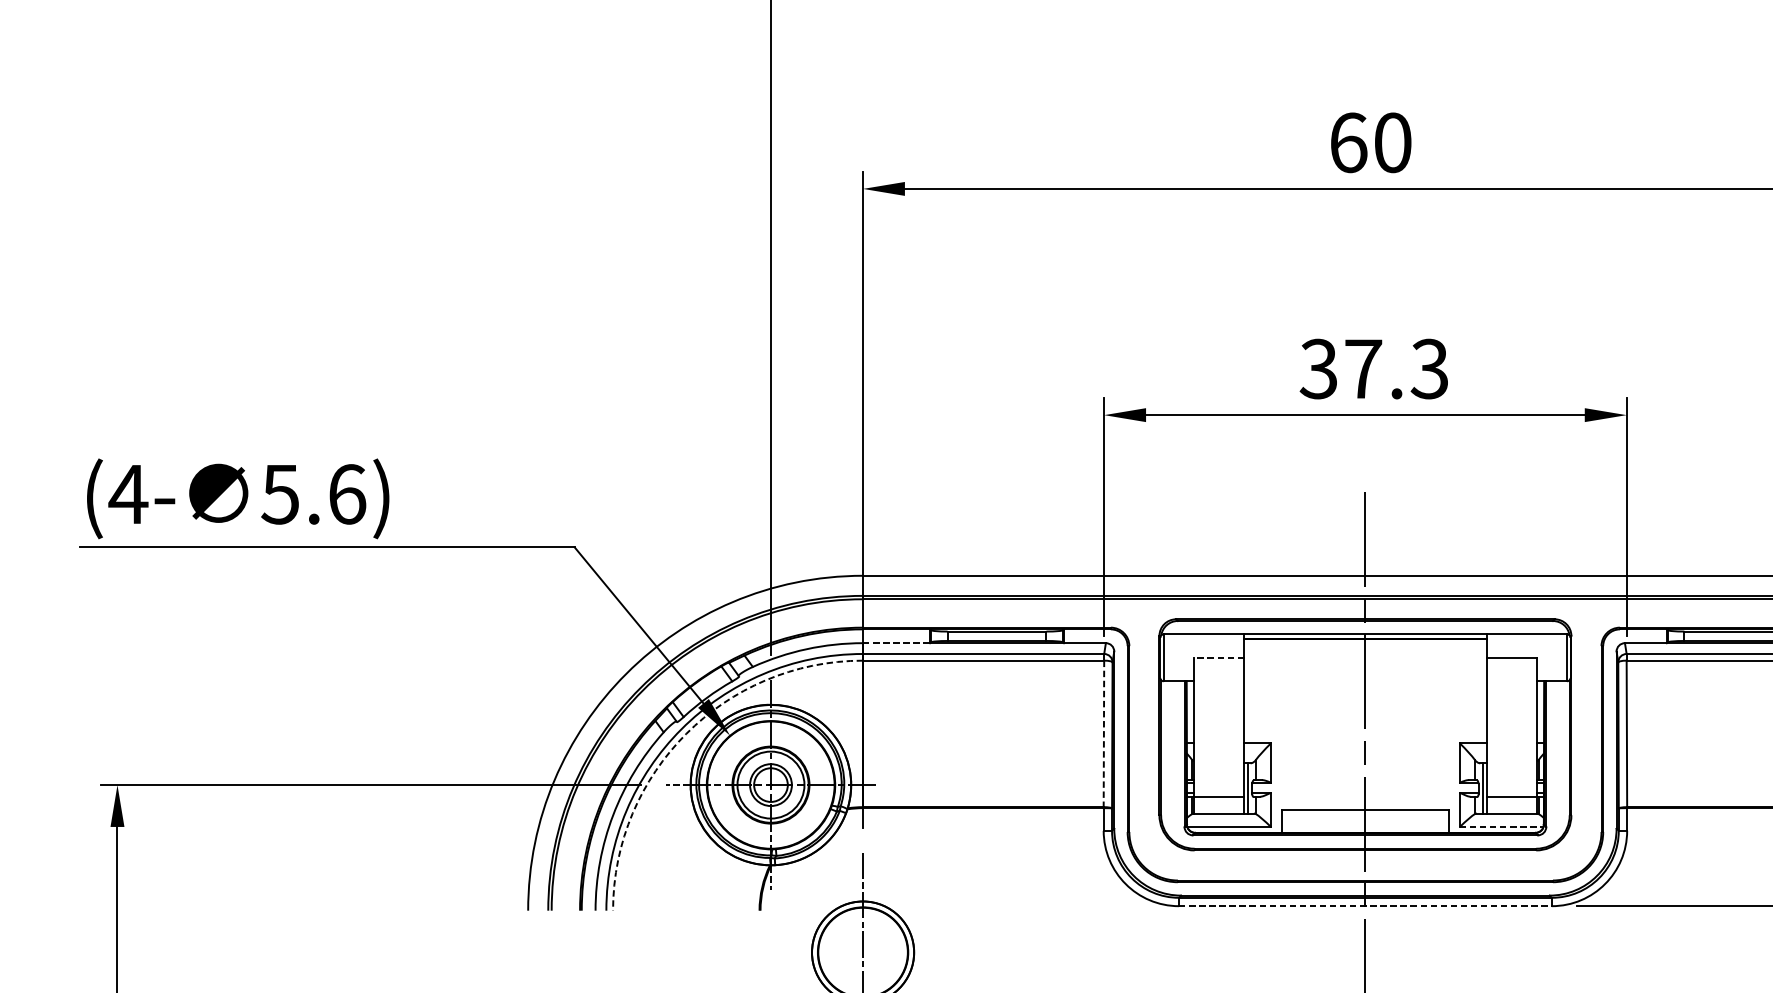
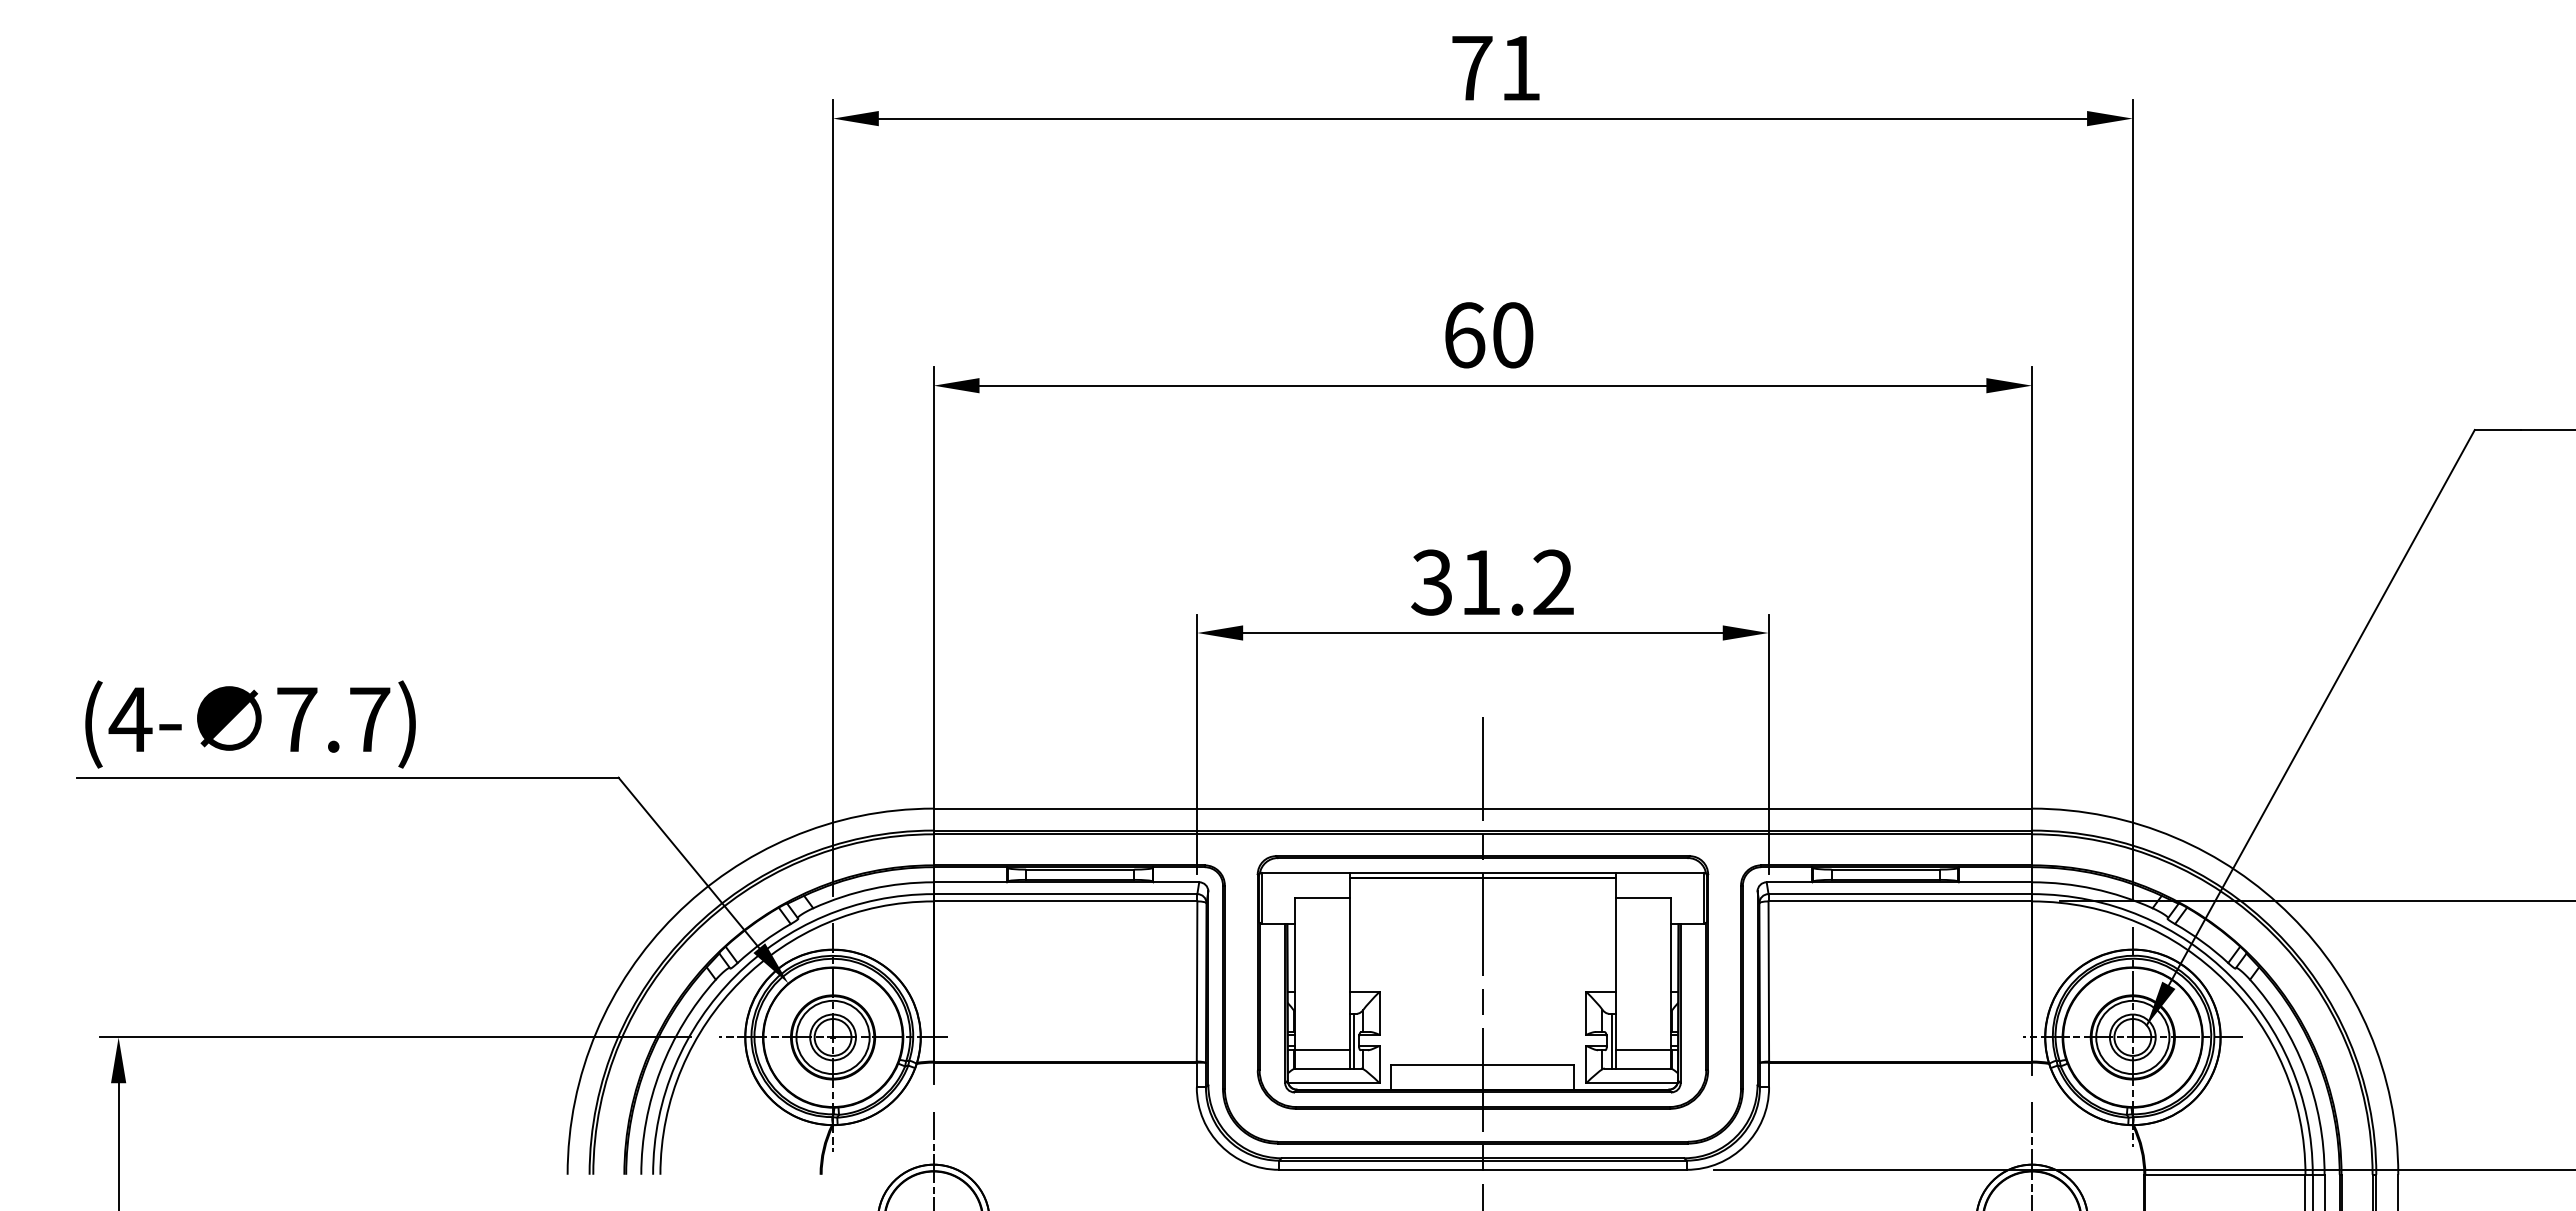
text: (1397, 368) -> (1517, 582), 37.3 -> 31.2
text: (313, 494) -> (332, 719), 5.6) -> 7.7)
line: (896, 643) -> (970, 882), dashed -> solid
line: (1218, 657) -> (1322, 898), dashed -> solid
arc: (686, 733) -> (740, 981), dashed -> solid
line: (1104, 733) -> (1197, 981), dashed -> solid
line: (1501, 827) -> (1631, 1083), dashed -> solid
line: (1365, 905) -> (1482, 1169), dashed -> solid

